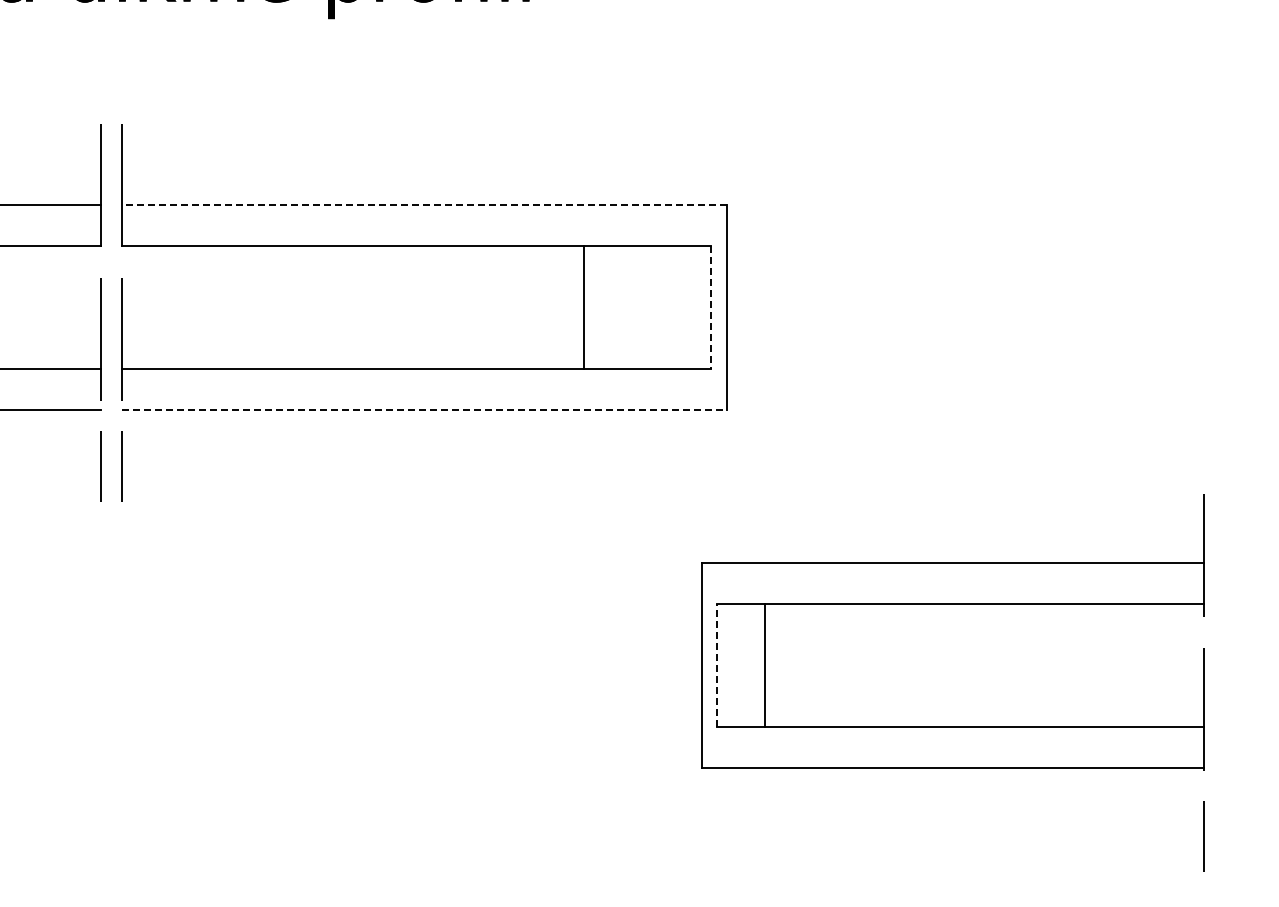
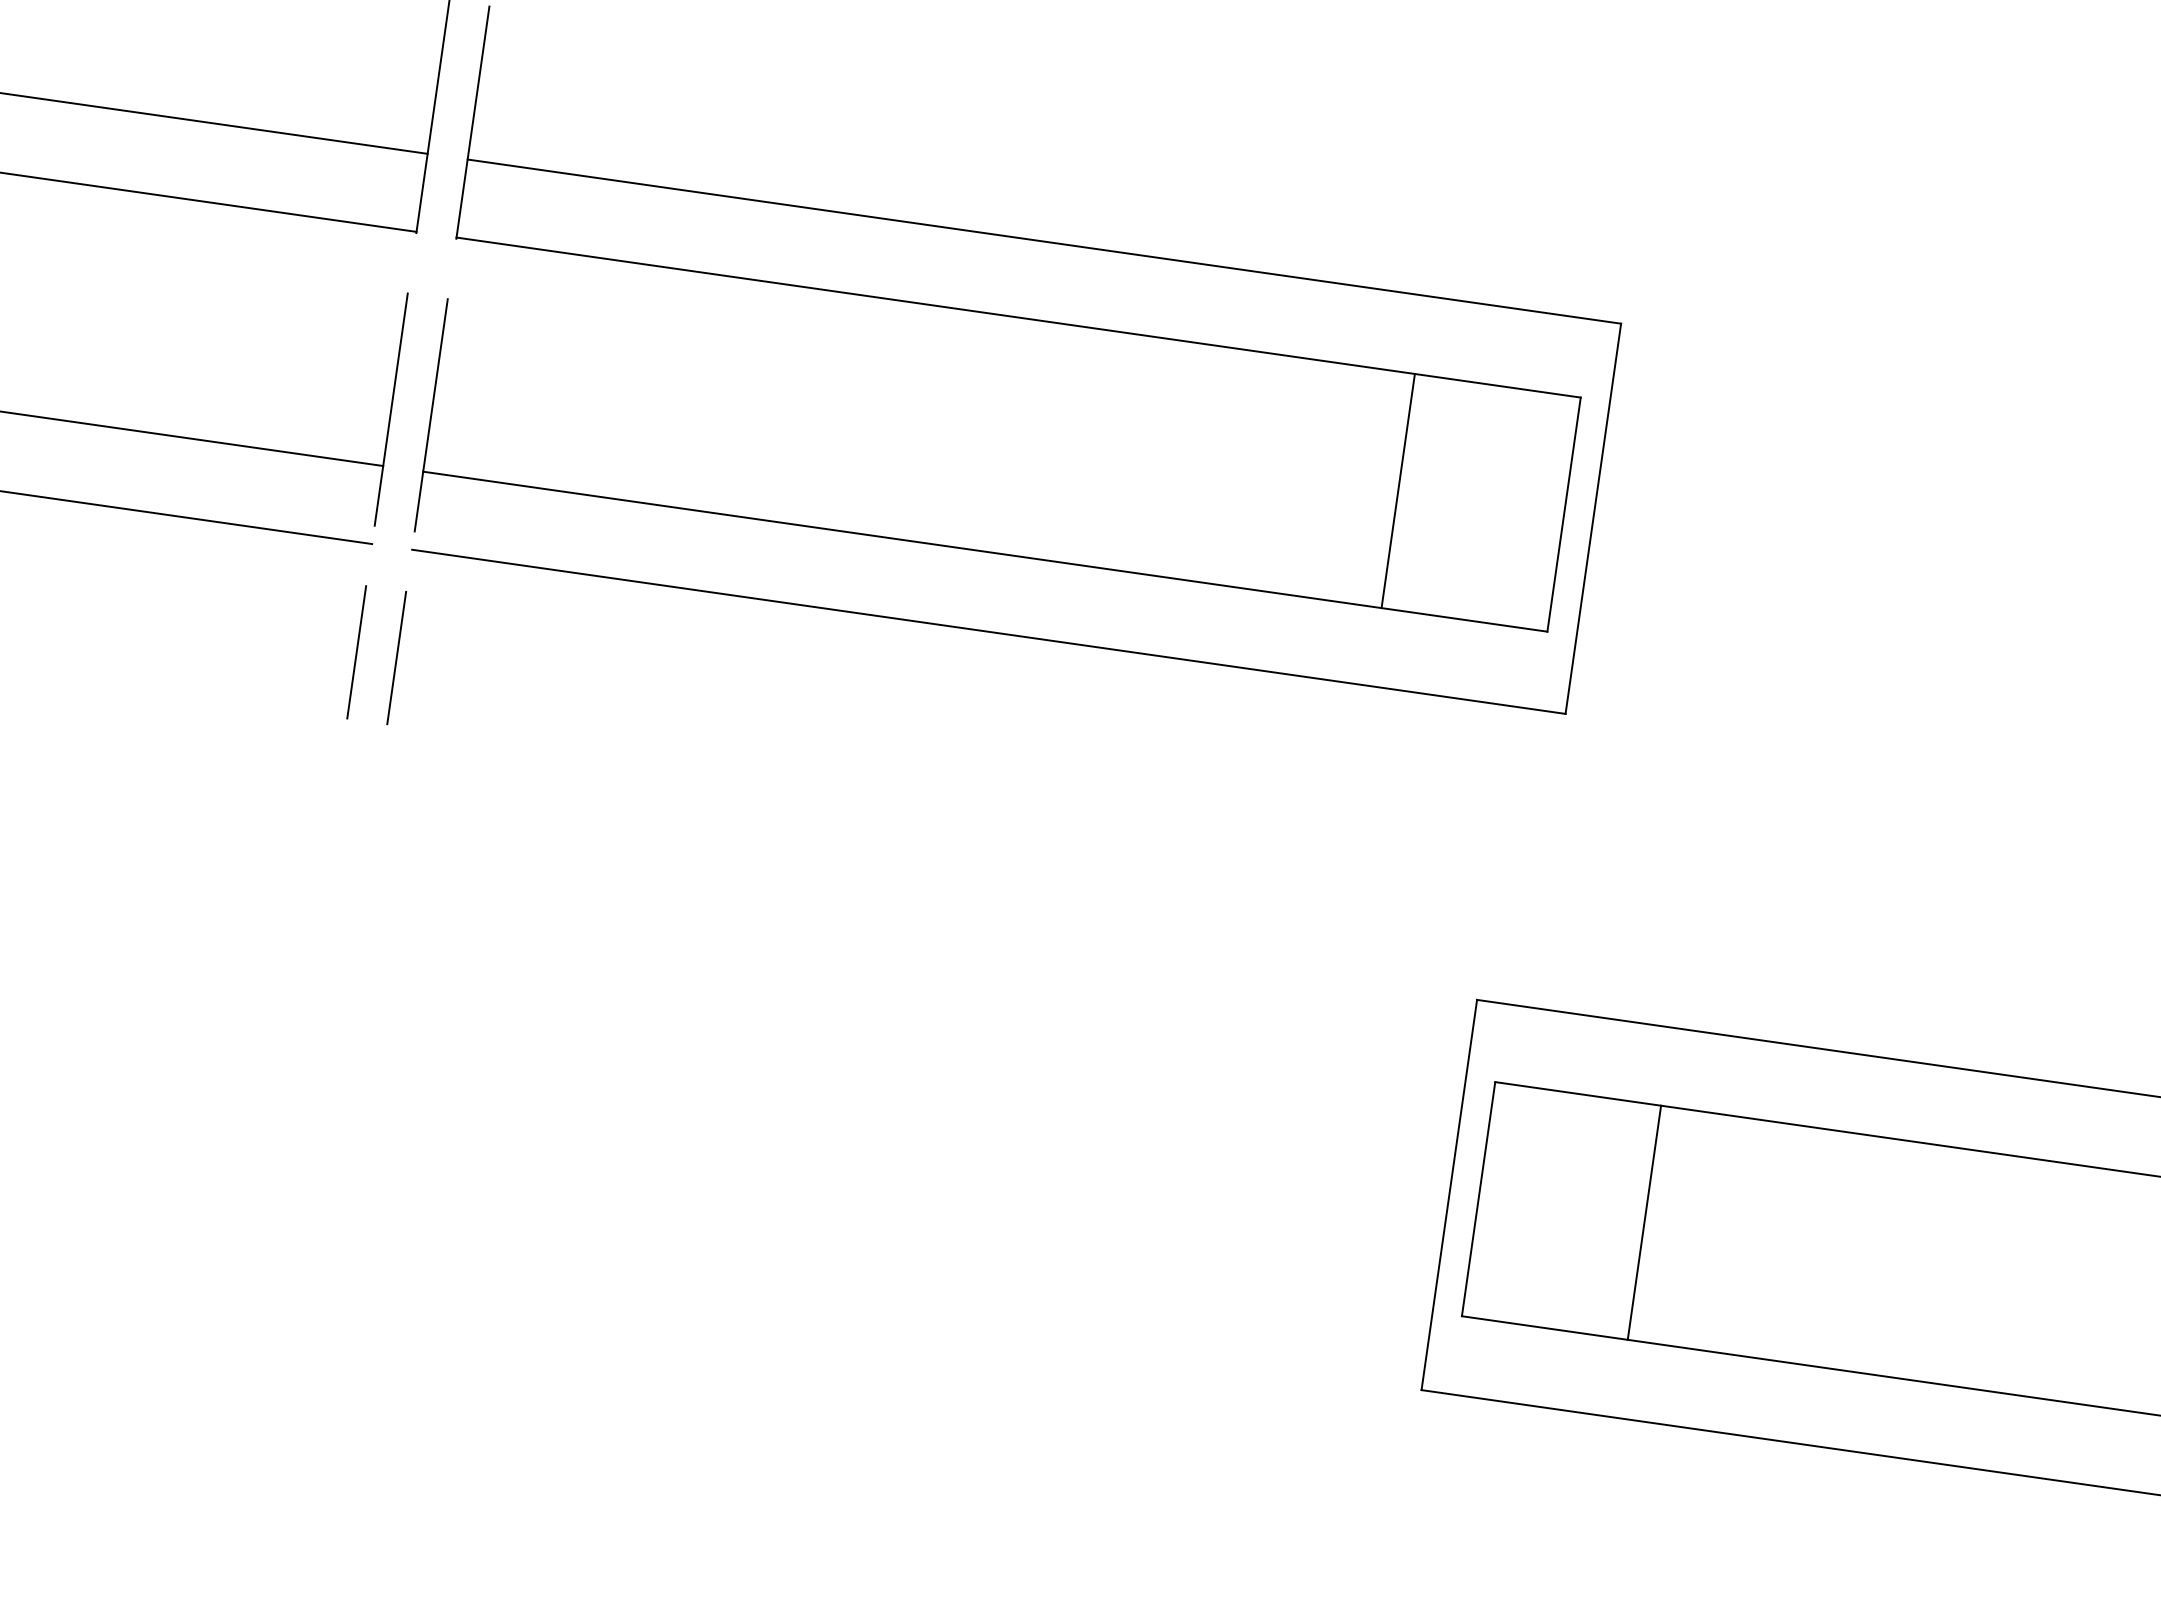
line: (423, 205) -> (1042, 242), dashed -> solid
line: (584, 306) -> (1398, 489), moved
line: (711, 307) -> (1564, 514), dashed -> solid
line: (424, 409) -> (989, 631), dashed -> solid
line: (717, 664) -> (1478, 1197), dashed -> solid
line: (765, 665) -> (1644, 1222), moved

